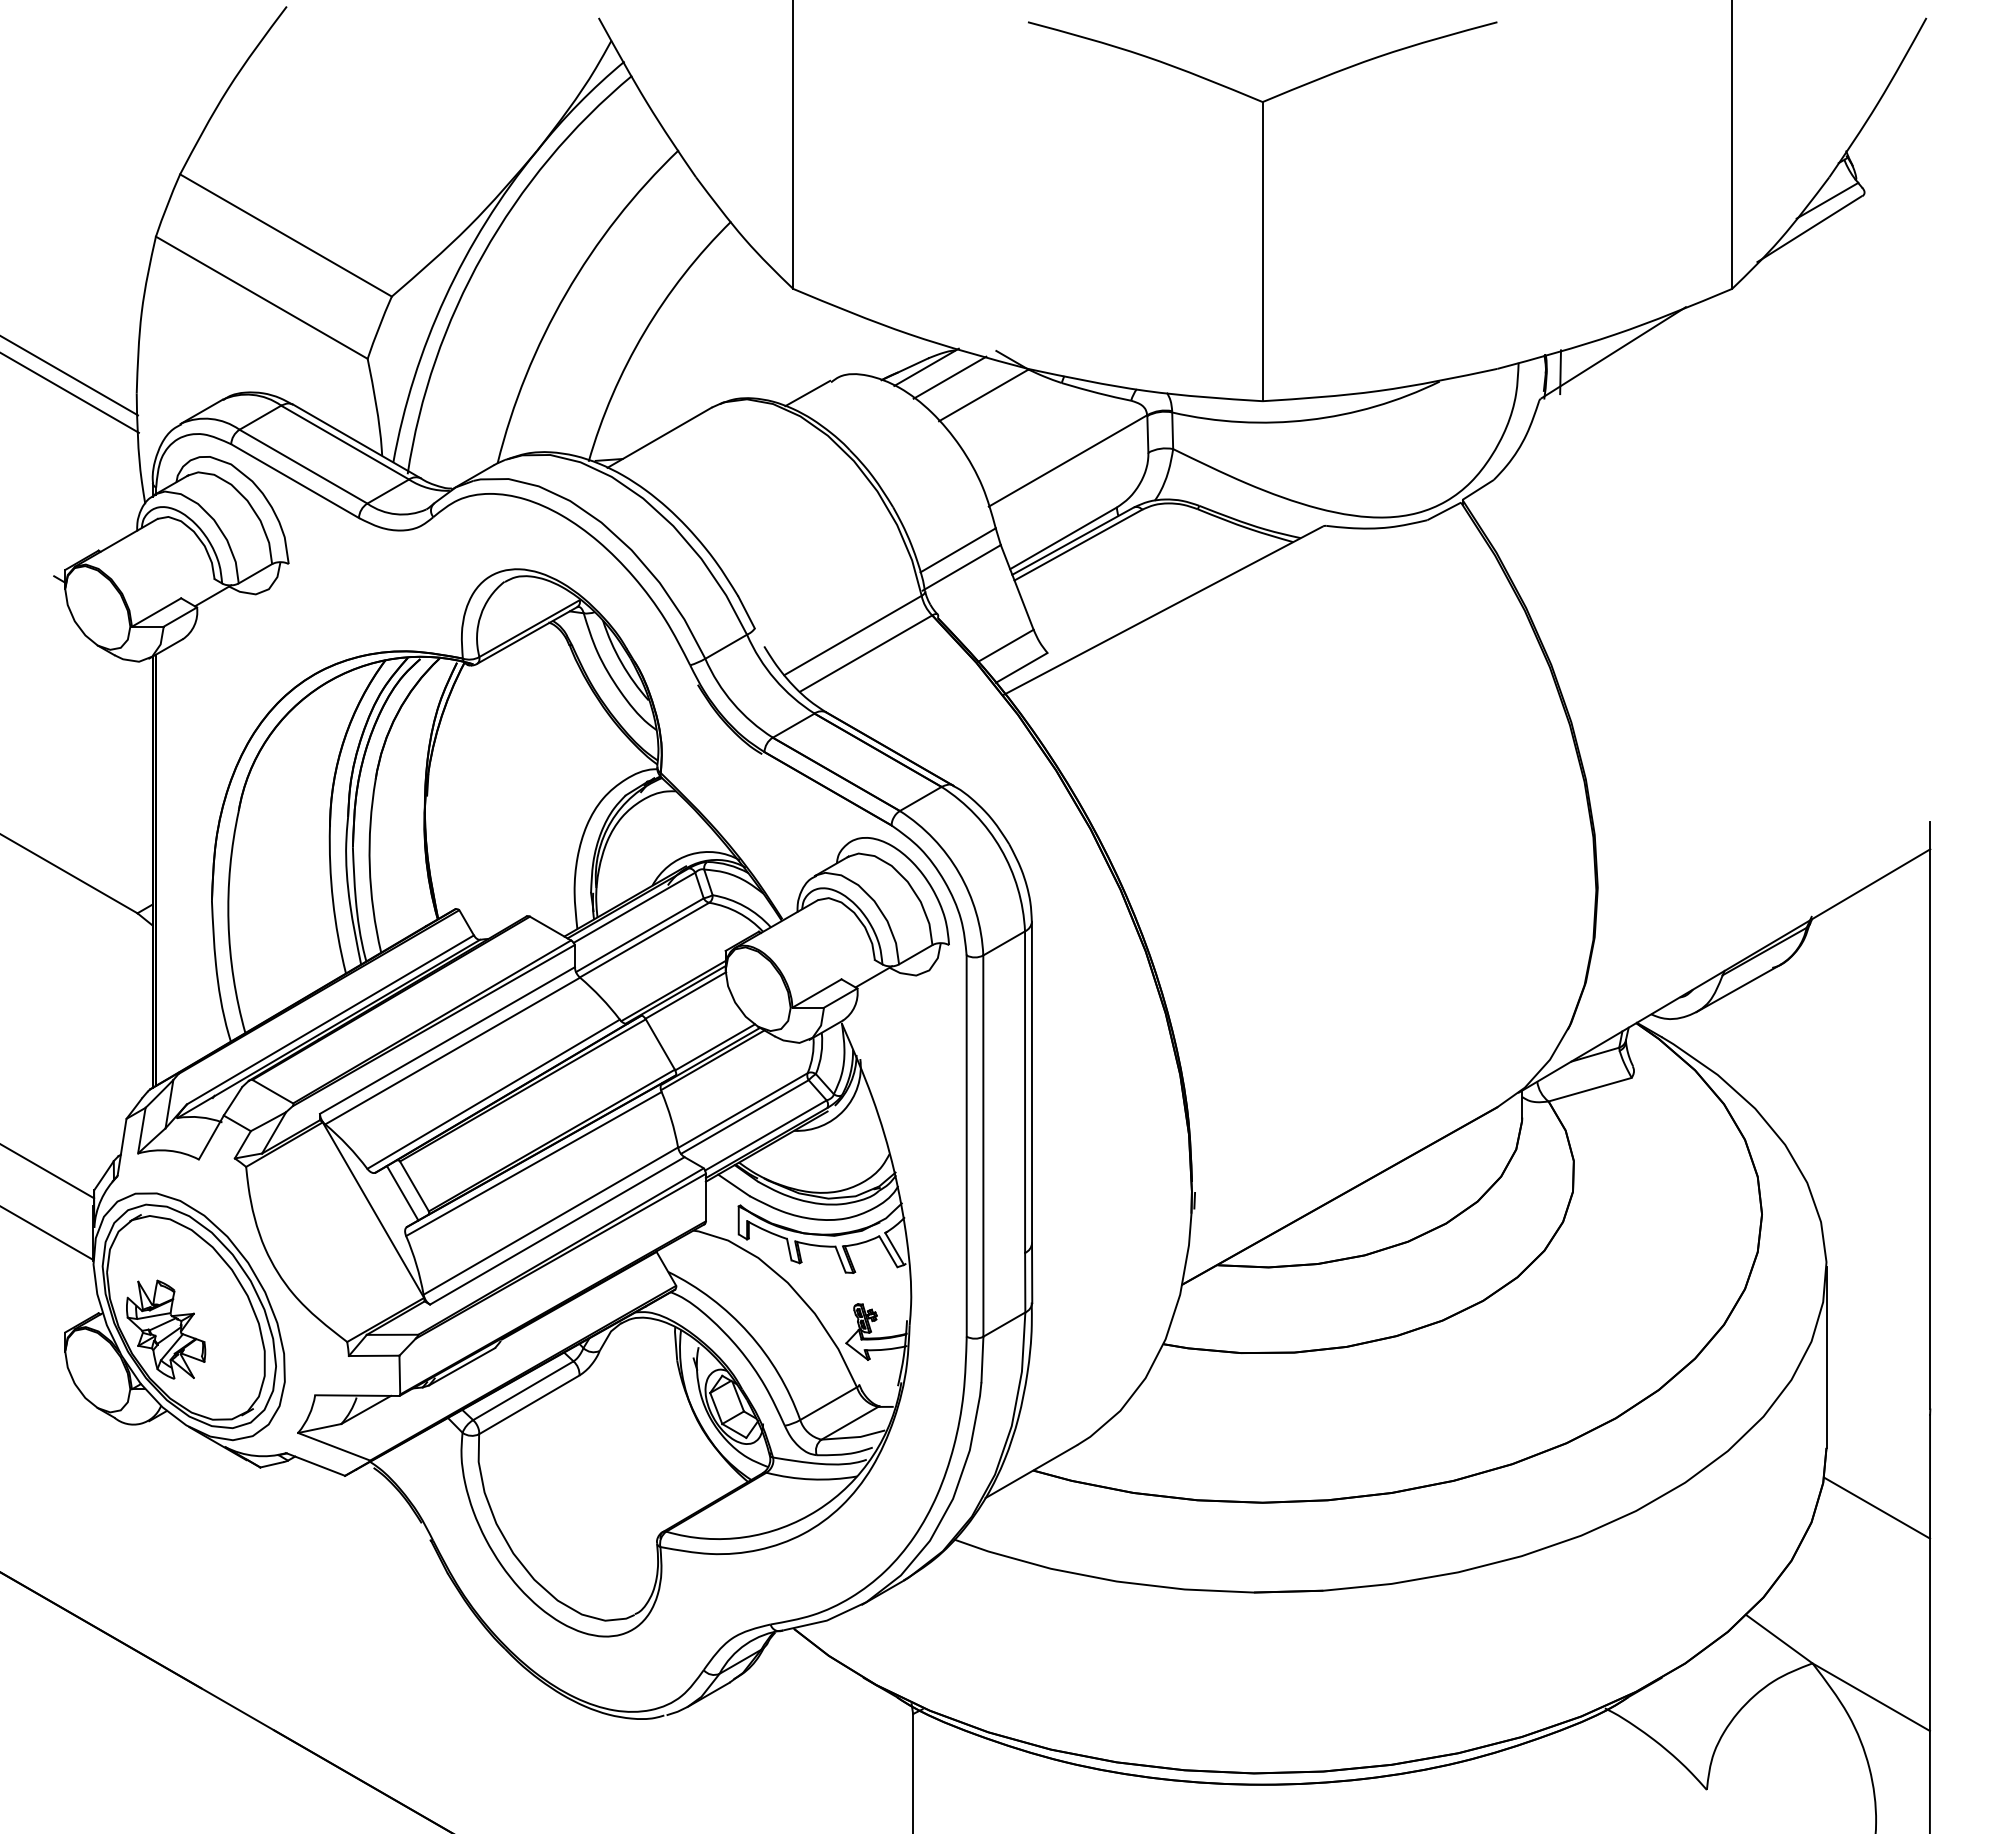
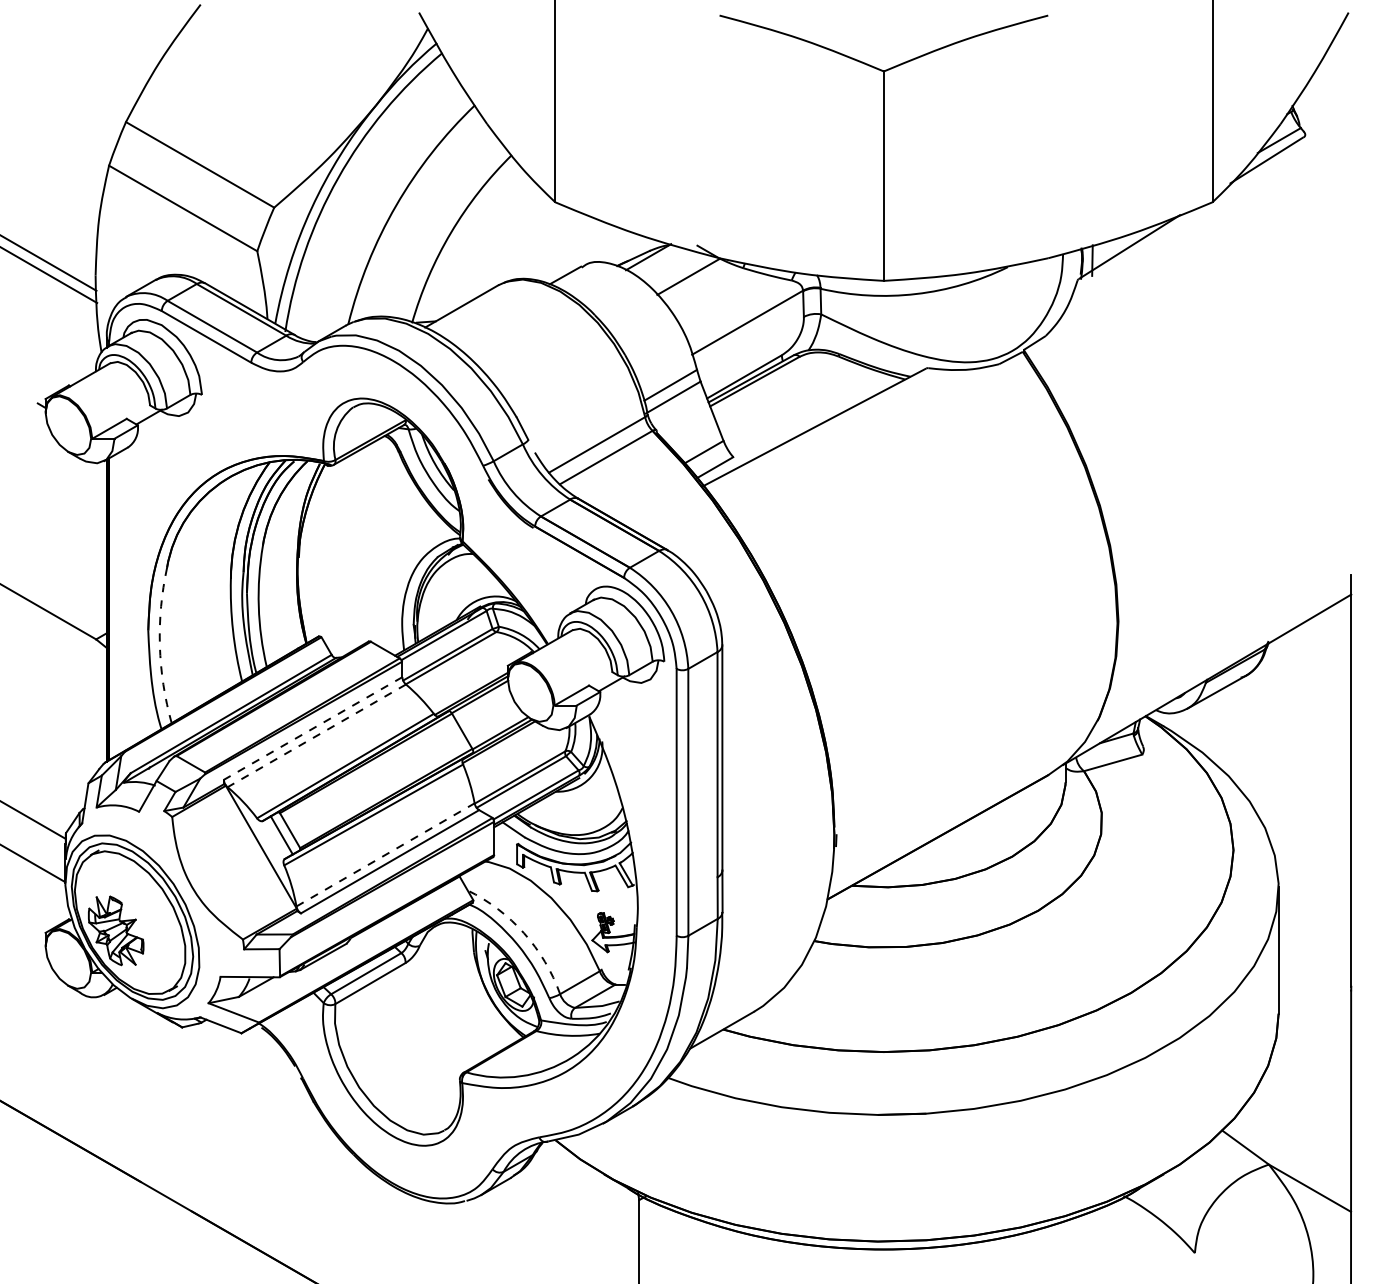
line: (949, 377) -> (664, 264), removed
arc: (228, 922) -> (159, 645), solid -> dashed
line: (447, 1040) -> (313, 728), solid -> dashed
line: (452, 1051) -> (316, 736), solid -> dashed
line: (551, 1220) -> (386, 854), solid -> dashed
arc: (748, 1333) -> (523, 933), solid -> dashed
line: (1877, 1507) -> (1314, 1055), removed

